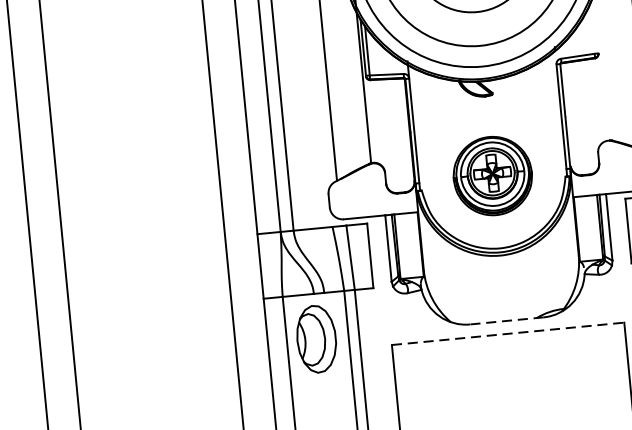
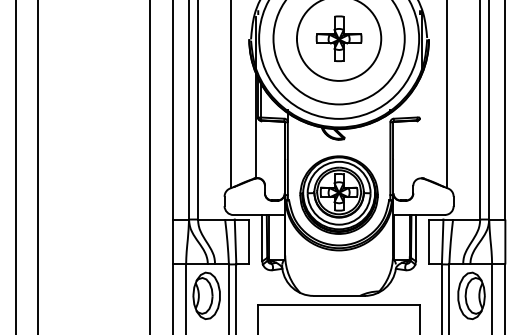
part: (491, 175) -> (338, 194), size x1.43
line: (507, 320) -> (339, 295), dashed -> solid
line: (508, 333) -> (339, 304), dashed -> solid

